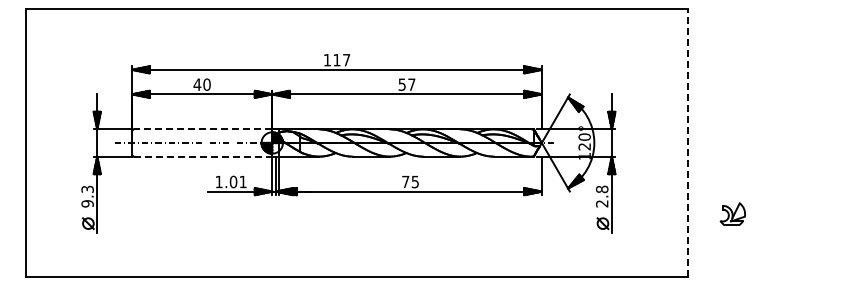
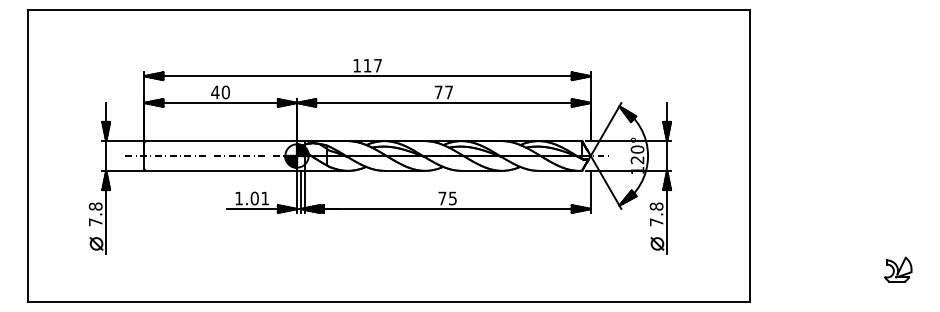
text: (401, 84) -> (437, 92), 57 -> 77
line: (202, 129) -> (220, 141), dashed -> solid
line: (688, 142) -> (750, 155), dashed -> solid
line: (203, 156) -> (222, 170), dashed -> solid
text: (87, 196) -> (95, 214), 9.3 -> 7.8
text: (601, 203) -> (655, 221), 2.8 -> 7.8
part: (732, 213) -> (897, 268), moved

